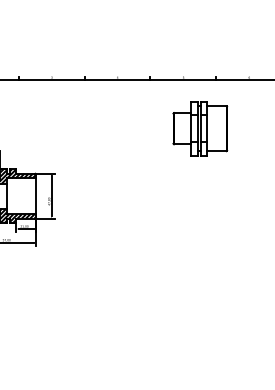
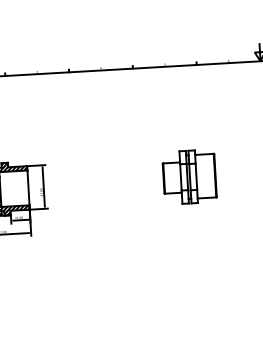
part: (200, 128) -> (189, 176), moved

